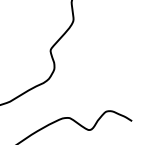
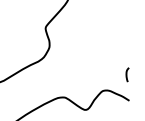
curve: (130, 95) -> (127, 74), added

